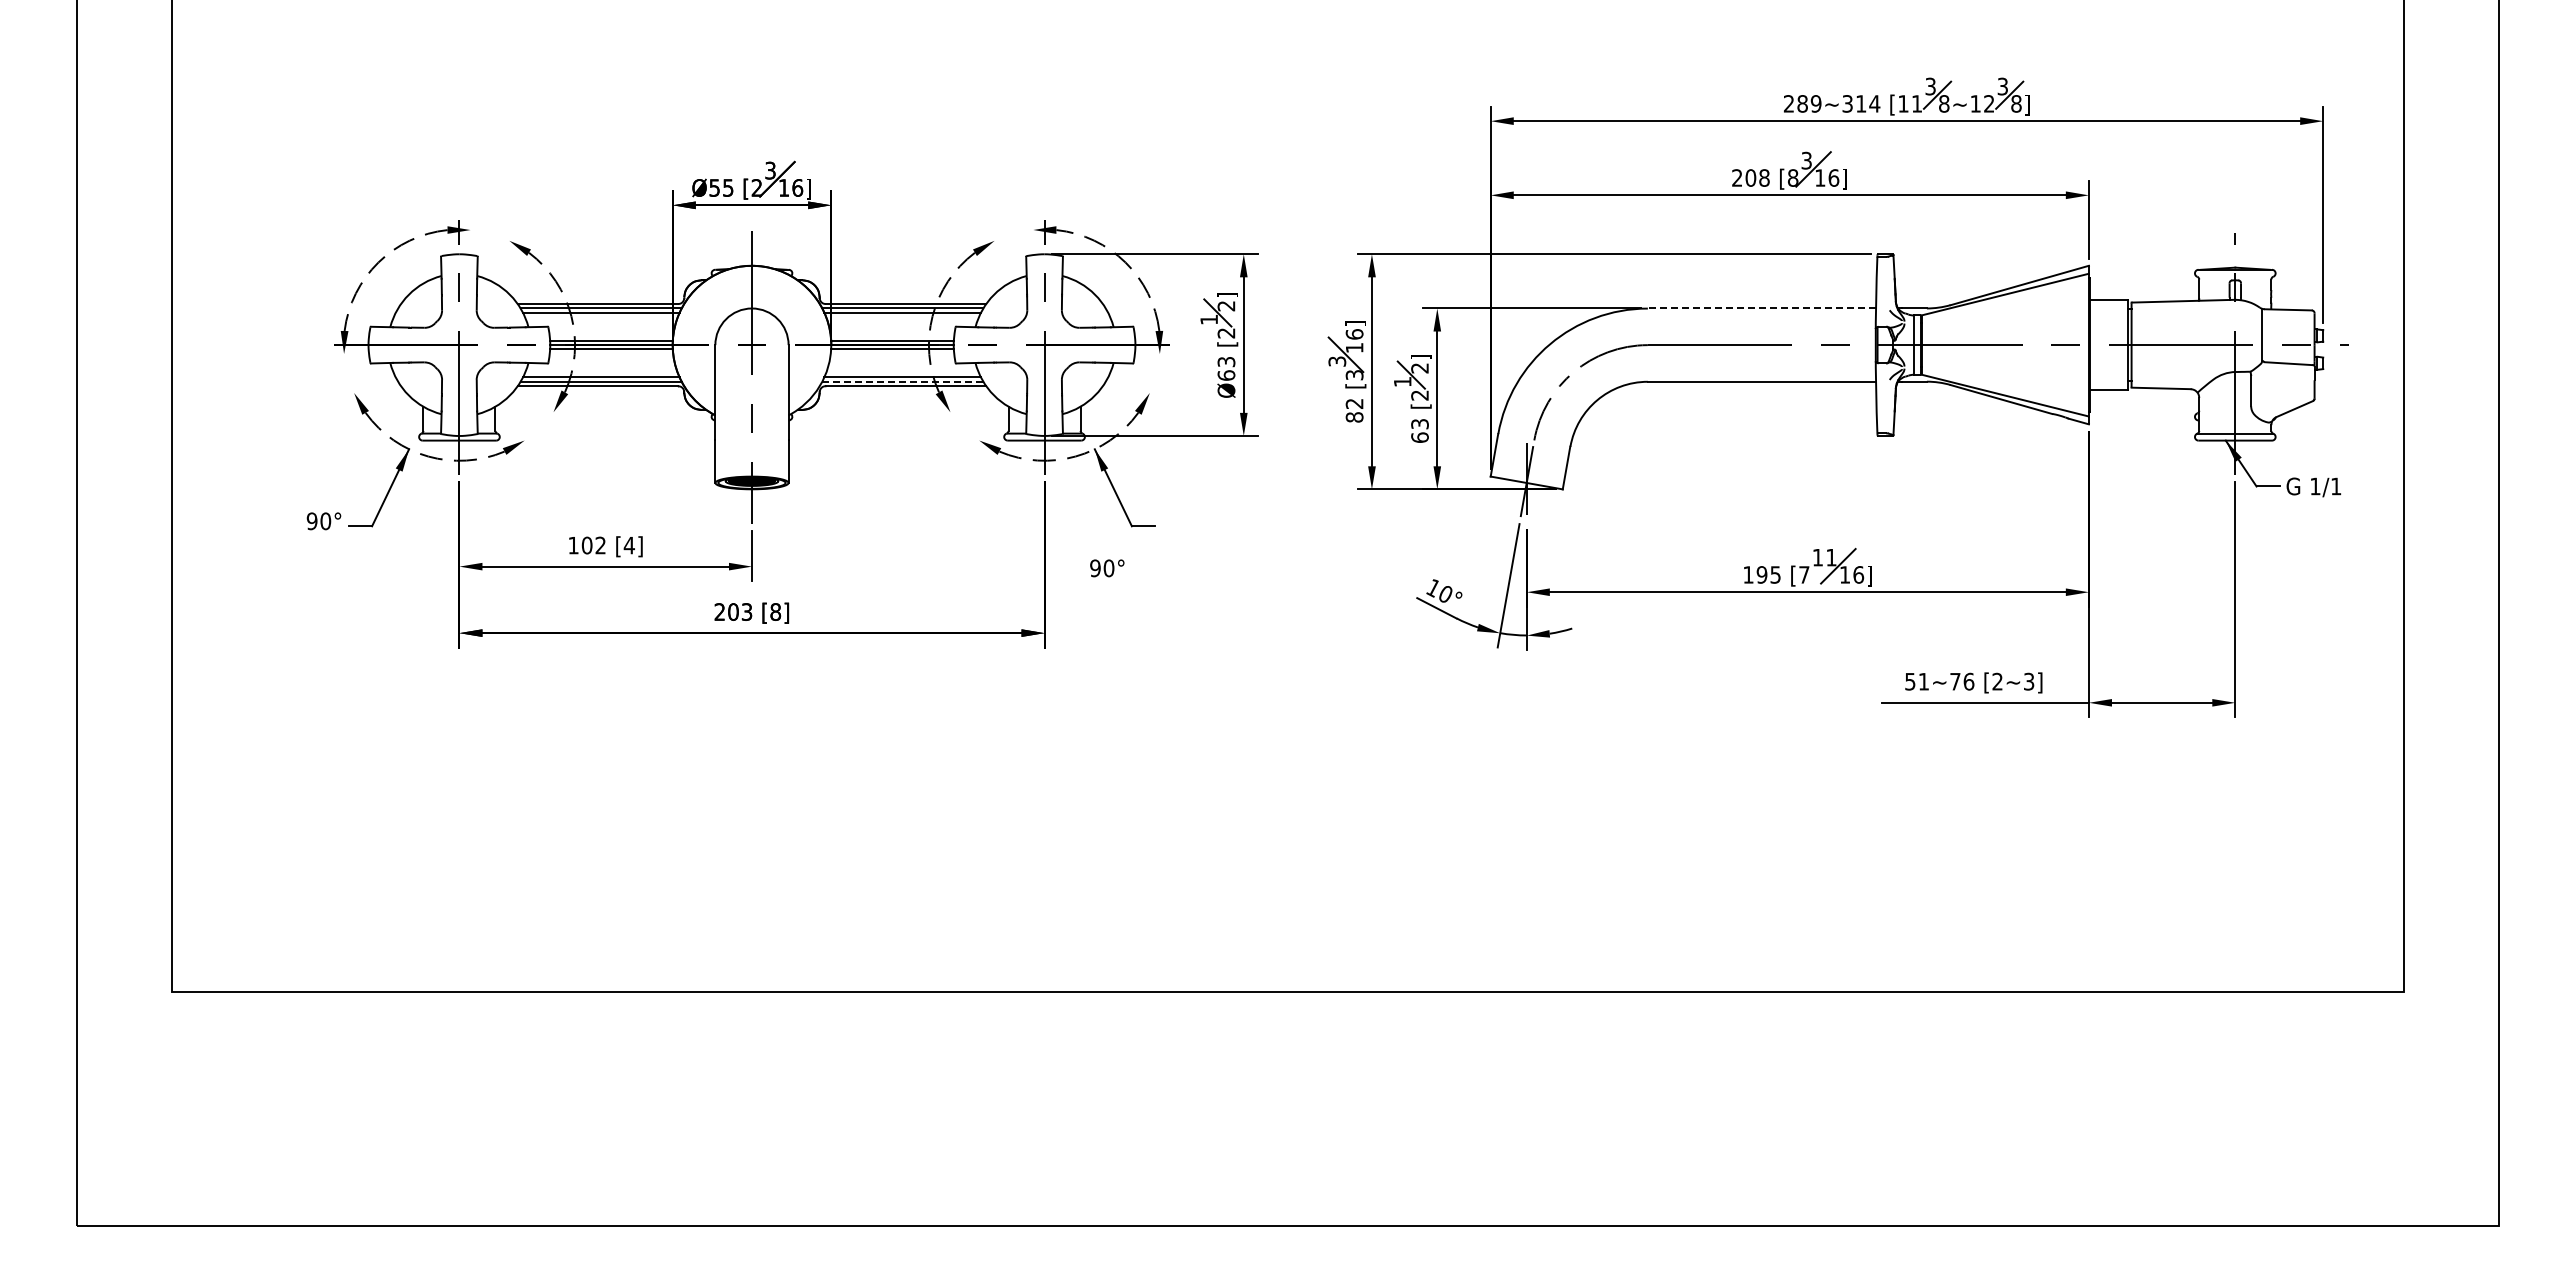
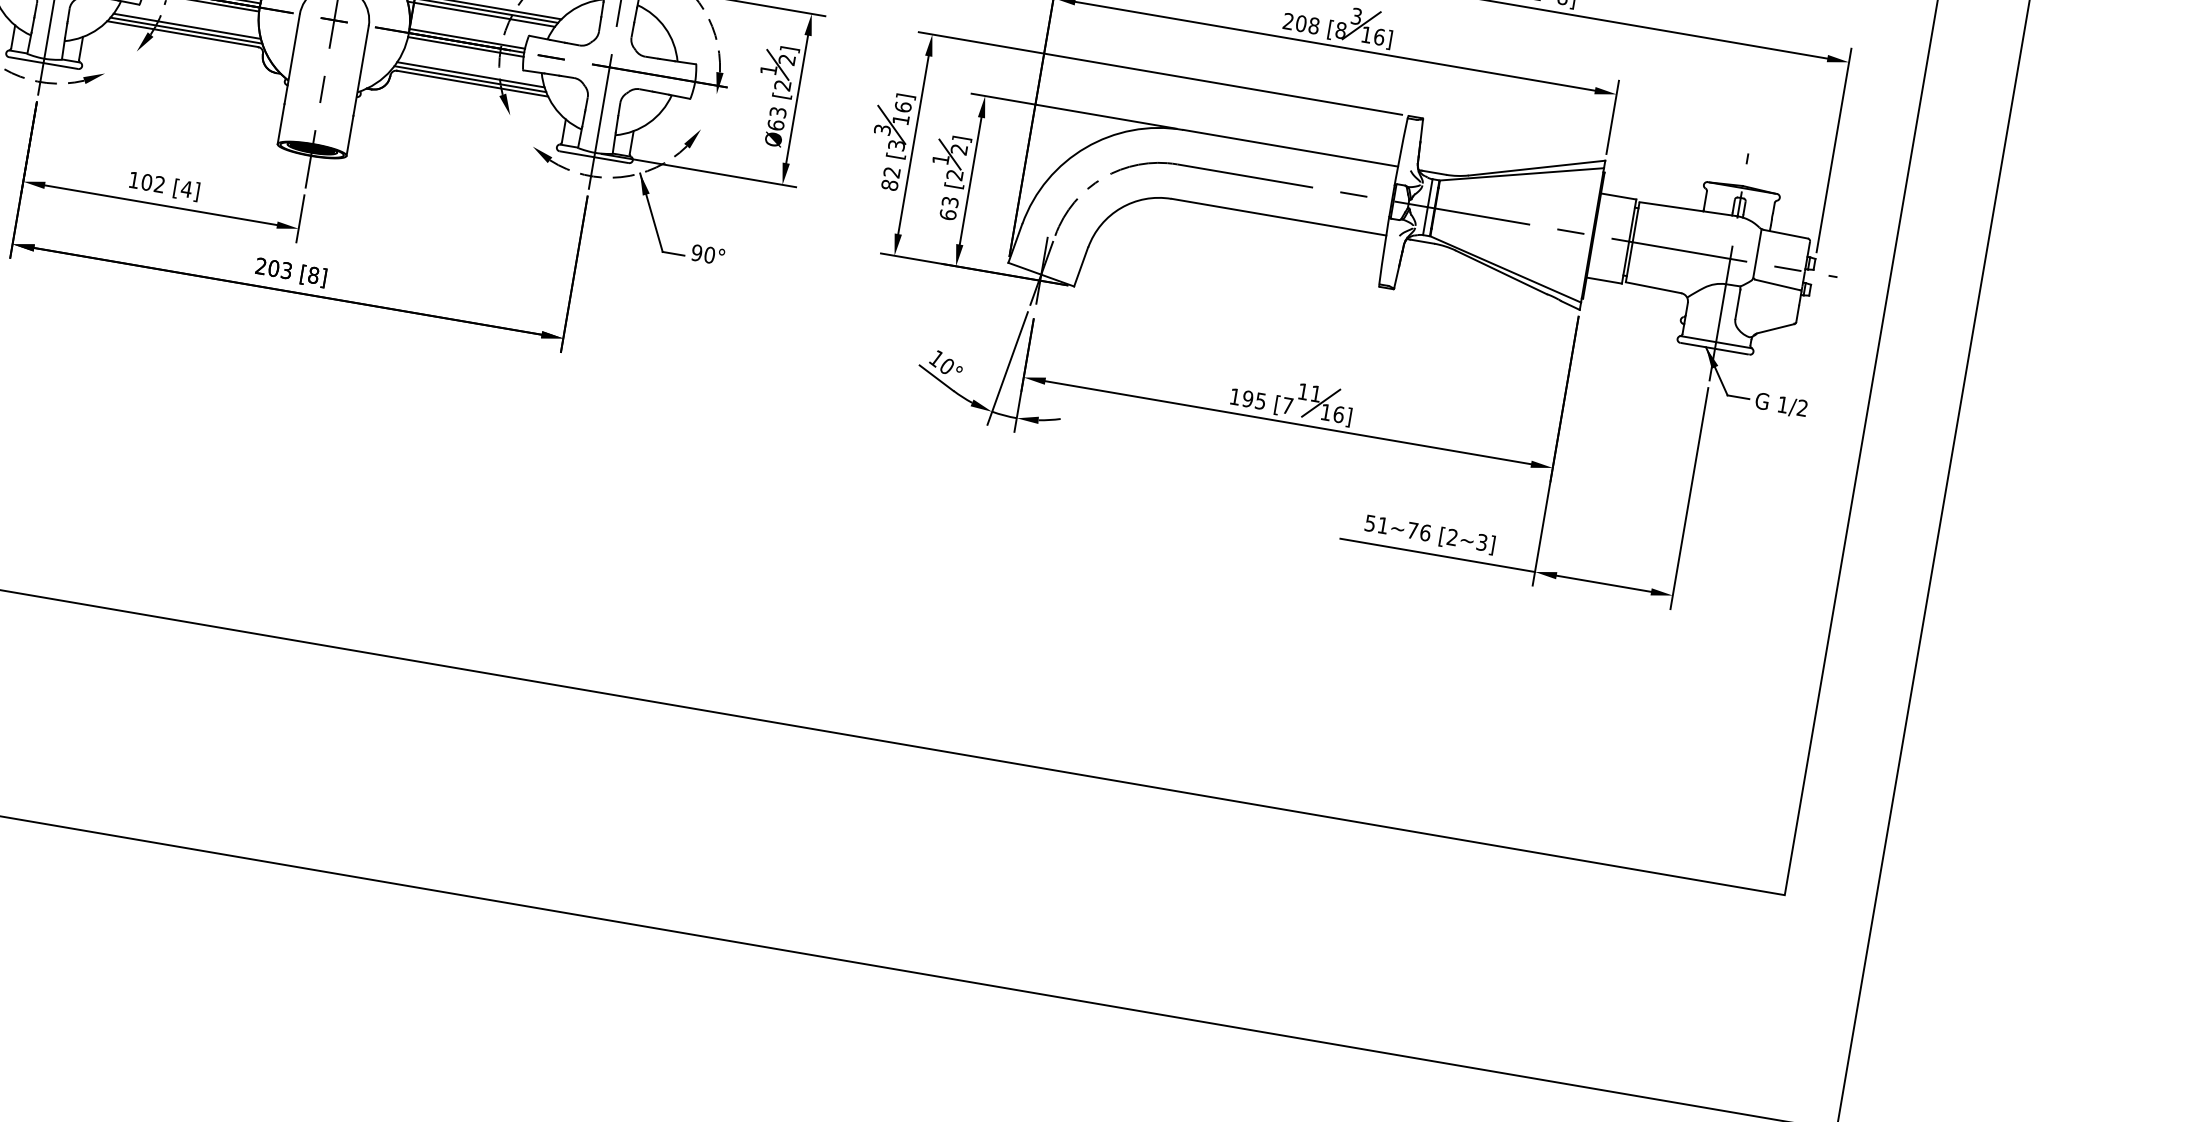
line: (1761, 308) -> (1290, 148), dashed -> solid
line: (902, 381) -> (470, 78), dashed -> solid
text: (2336, 486) -> (1802, 408), 1/1 -> 1/2
text: (1107, 568) -> (708, 255), moved

